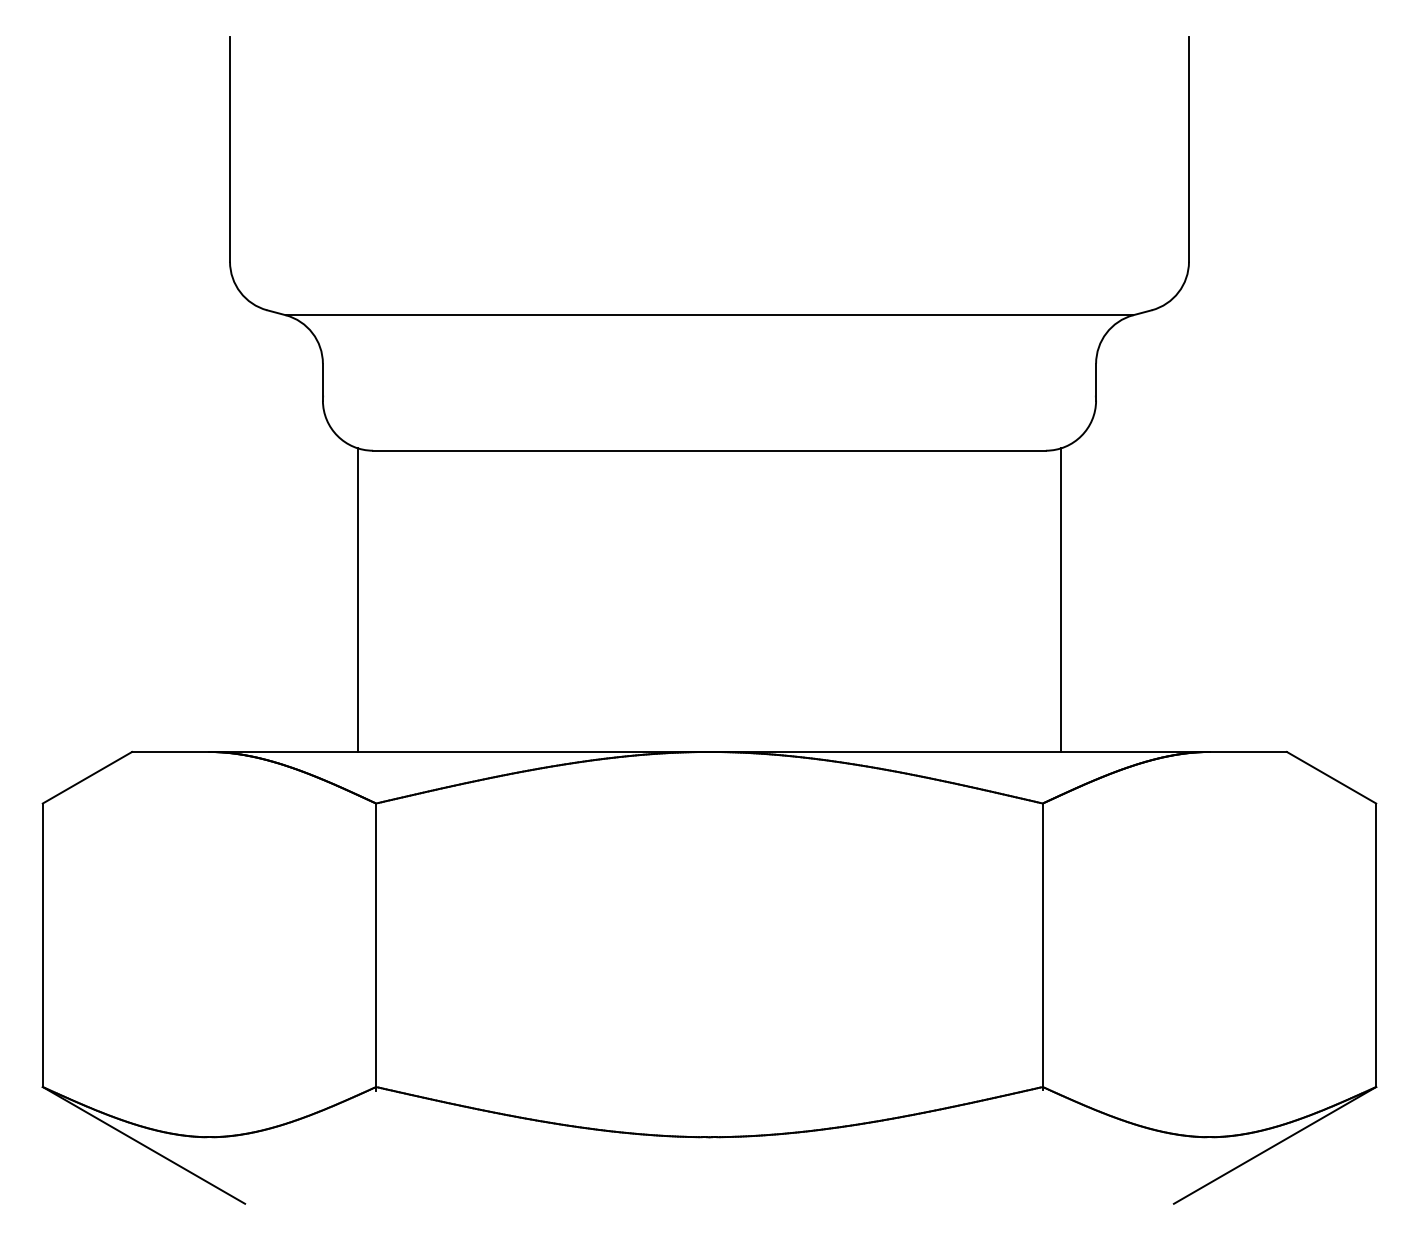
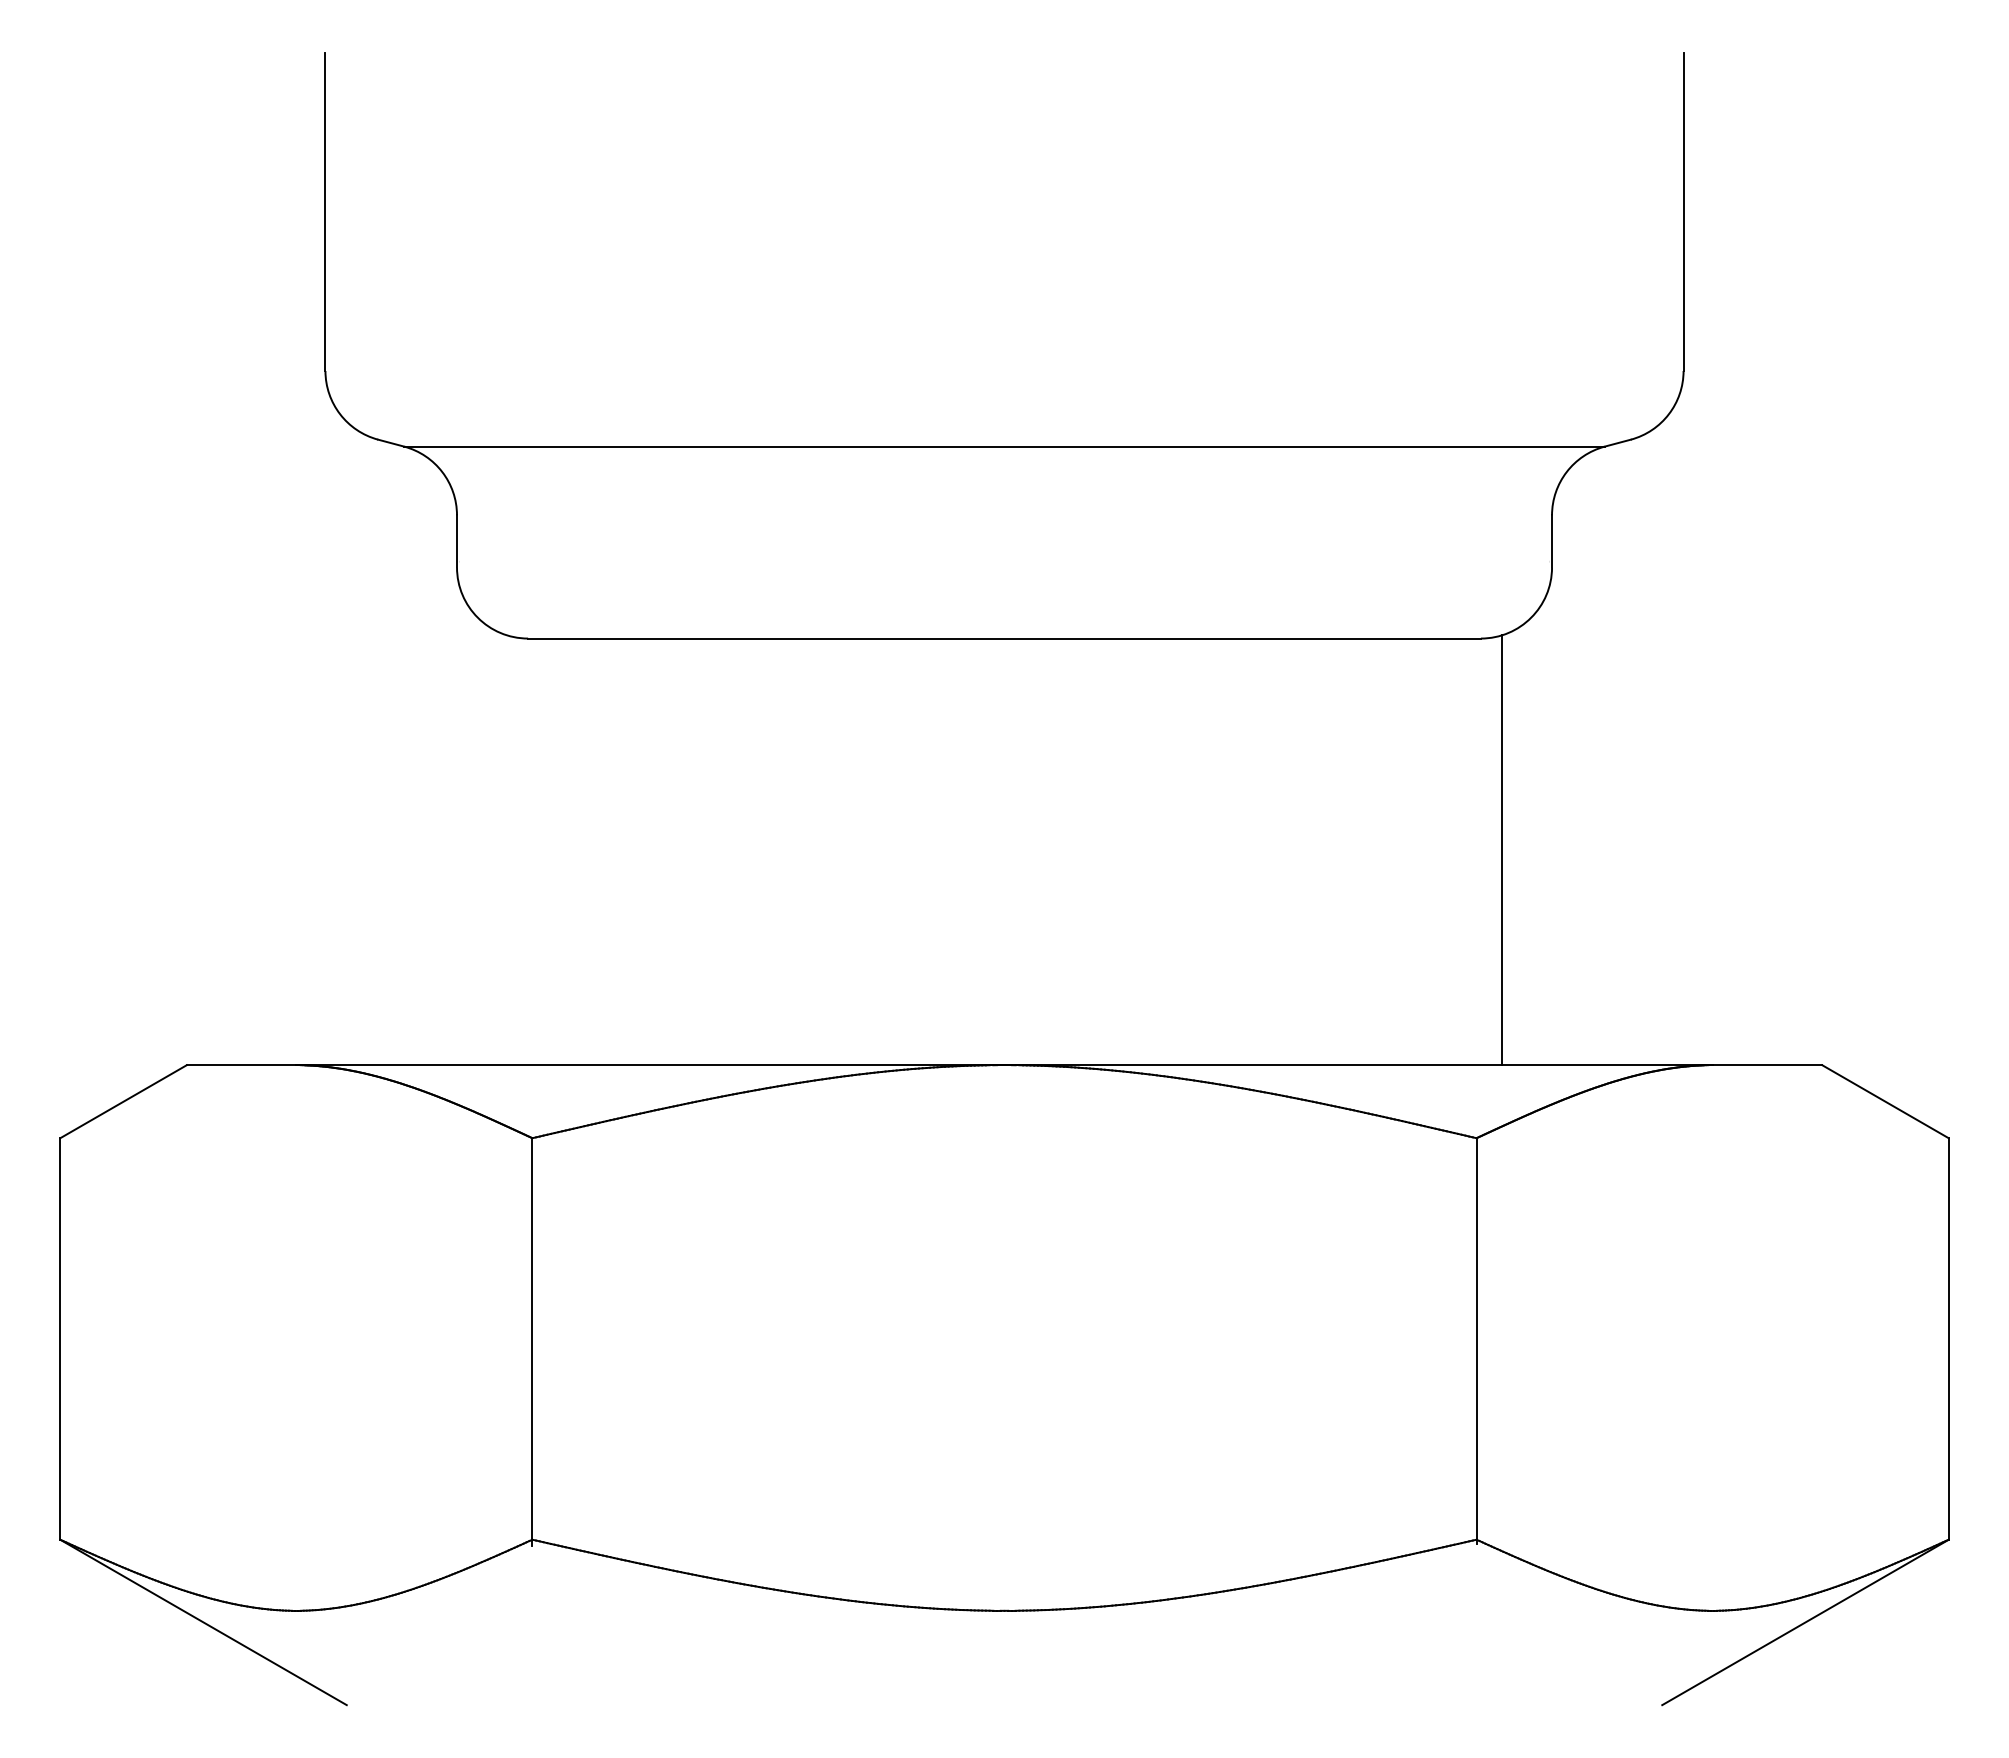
line: (357, 600) -> (506, 850), removed

